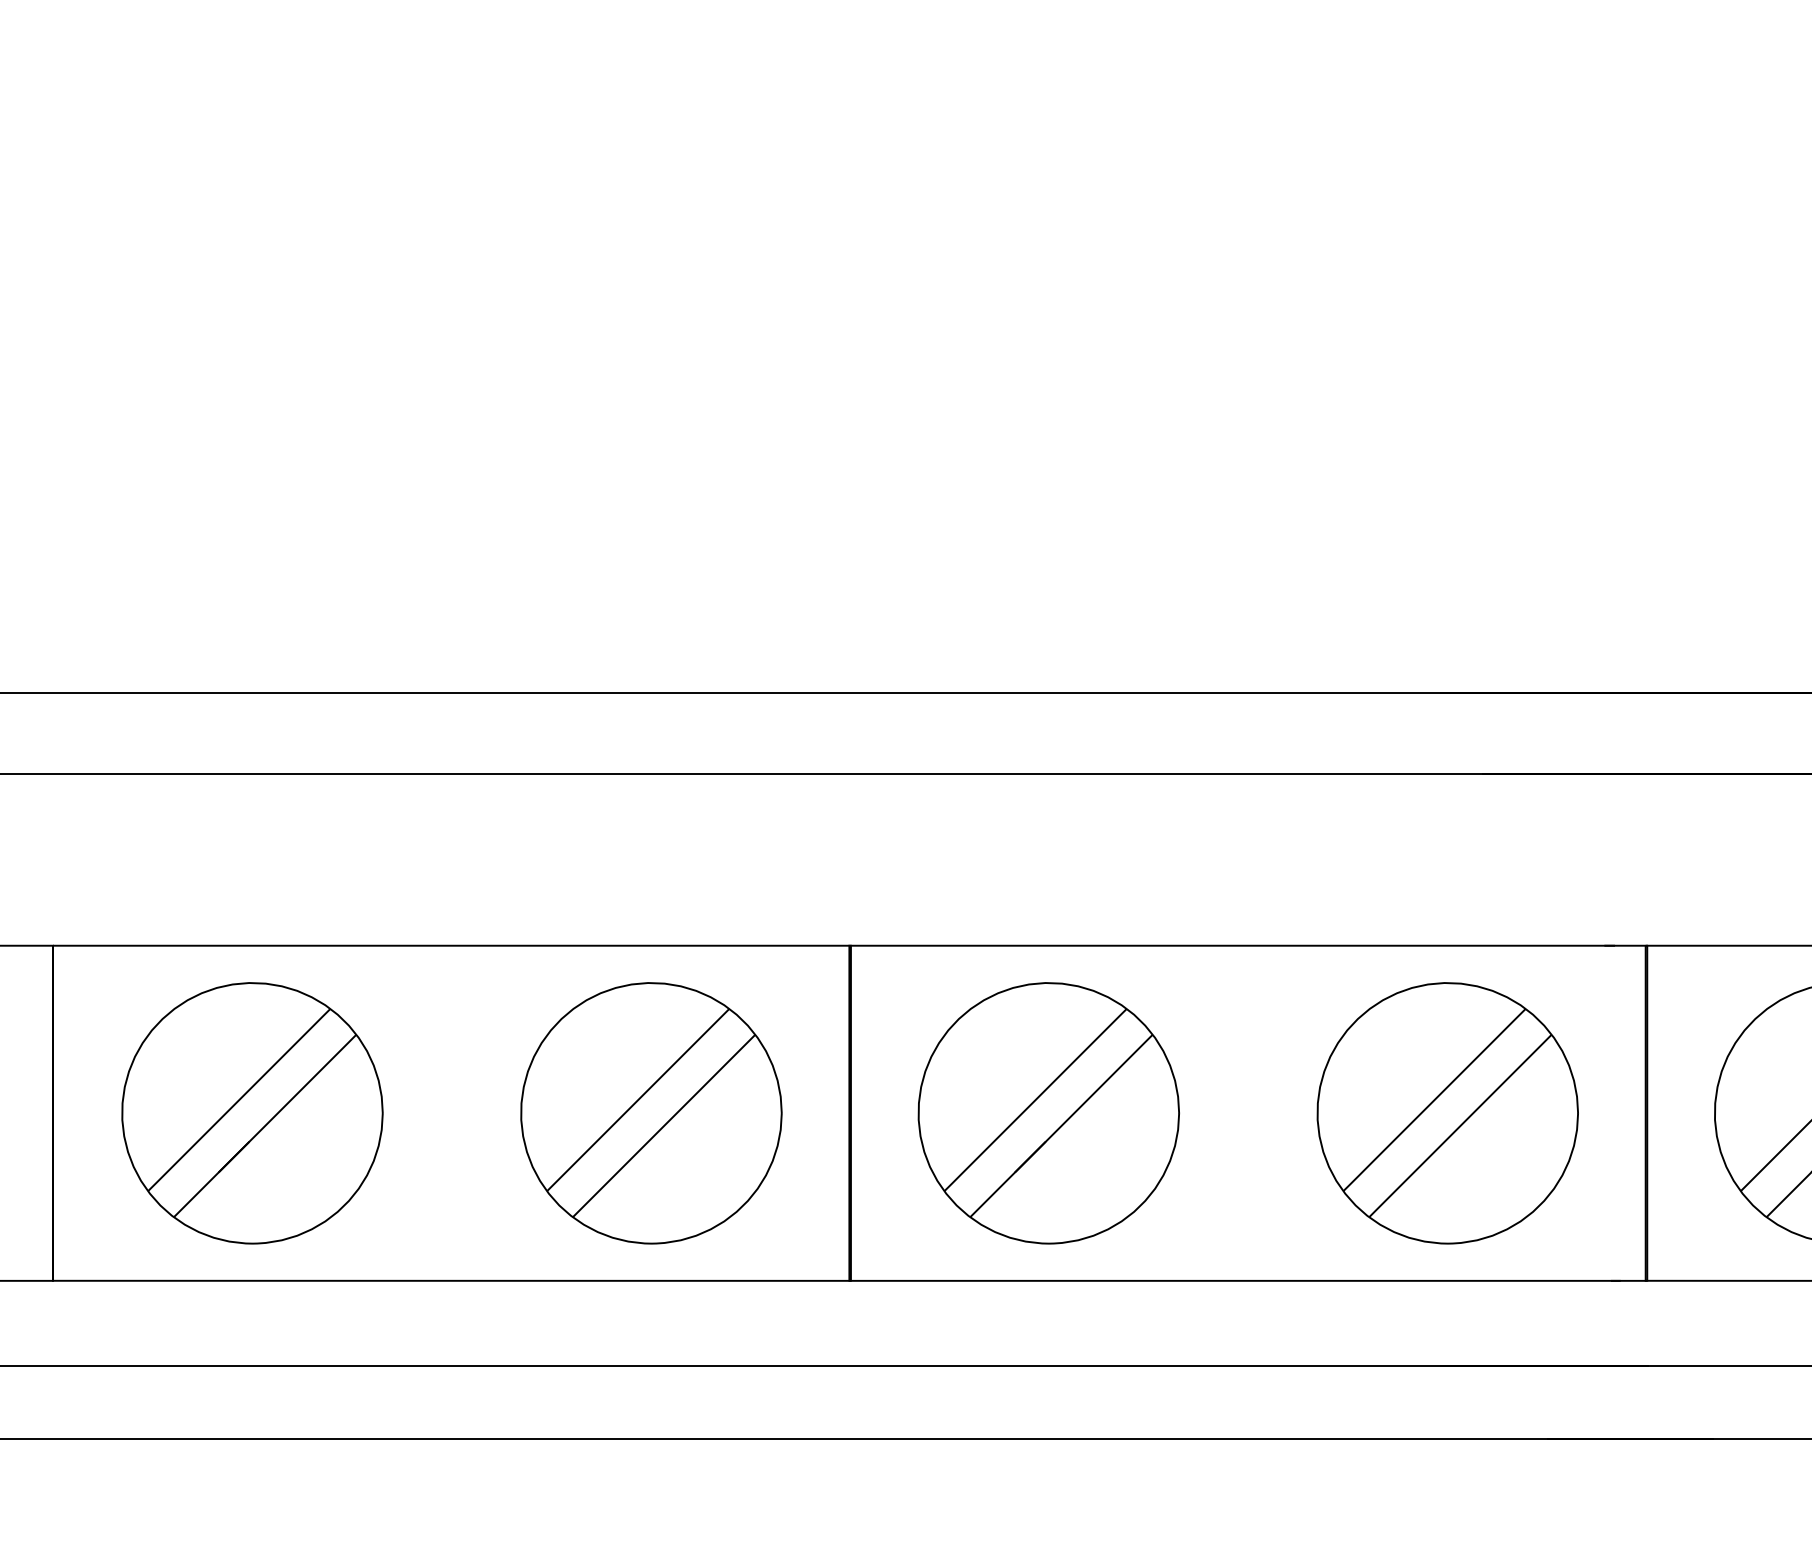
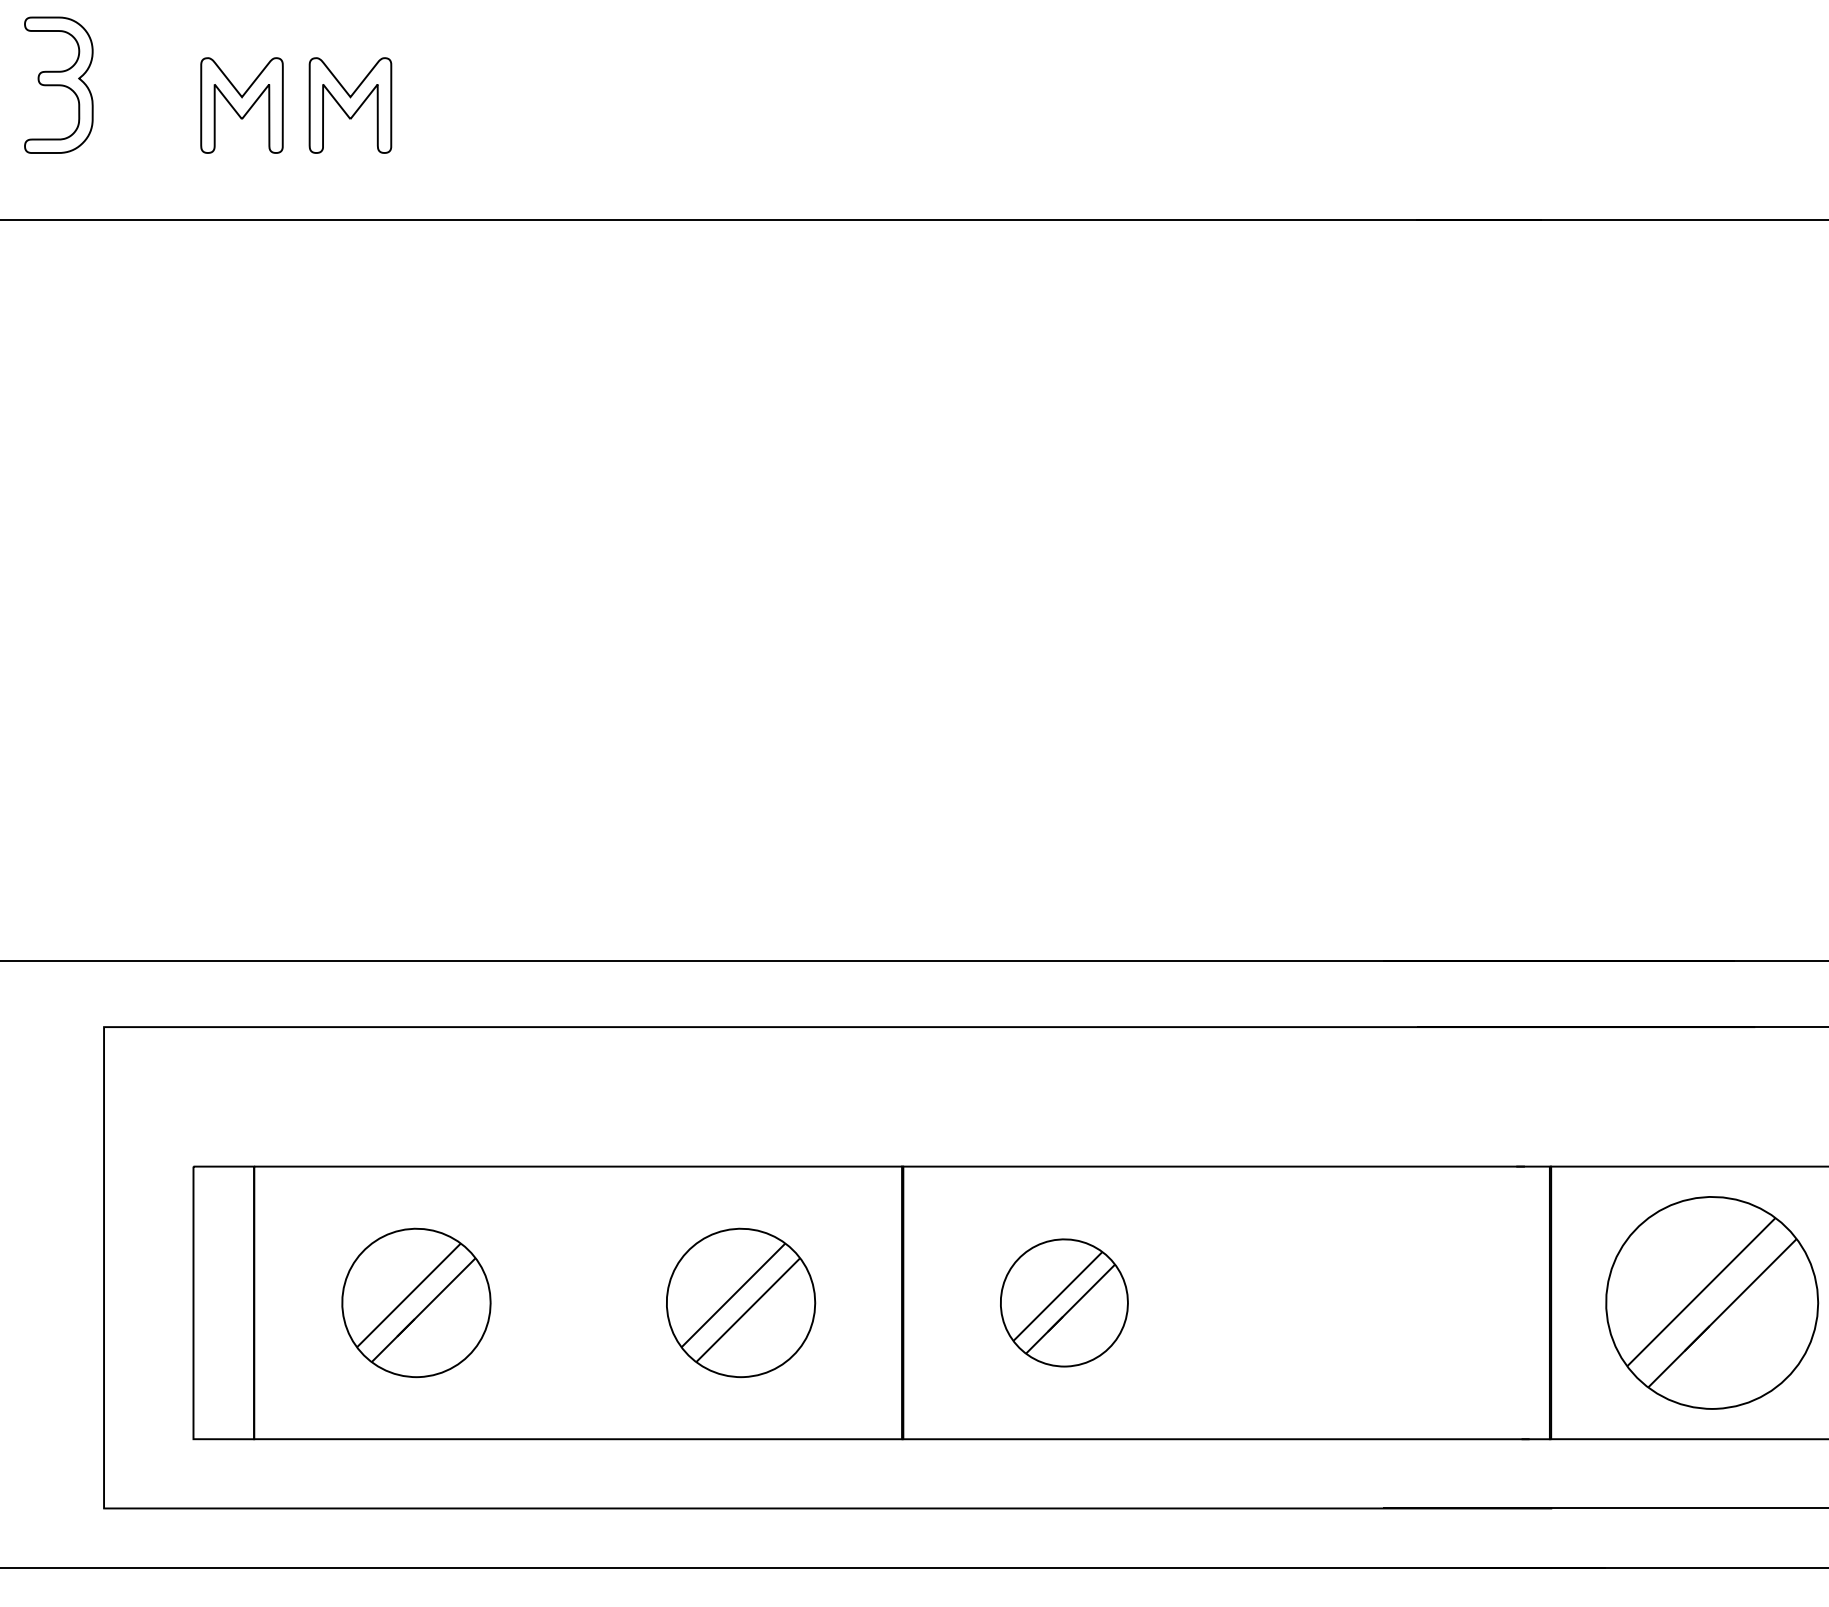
part: (252, 1112) -> (416, 1302), size x0.7
part: (650, 1112) -> (740, 1302), size x0.7
part: (1049, 1112) -> (1064, 1302), size x0.6
part: (1447, 1112) -> (1388, 1302), removed

